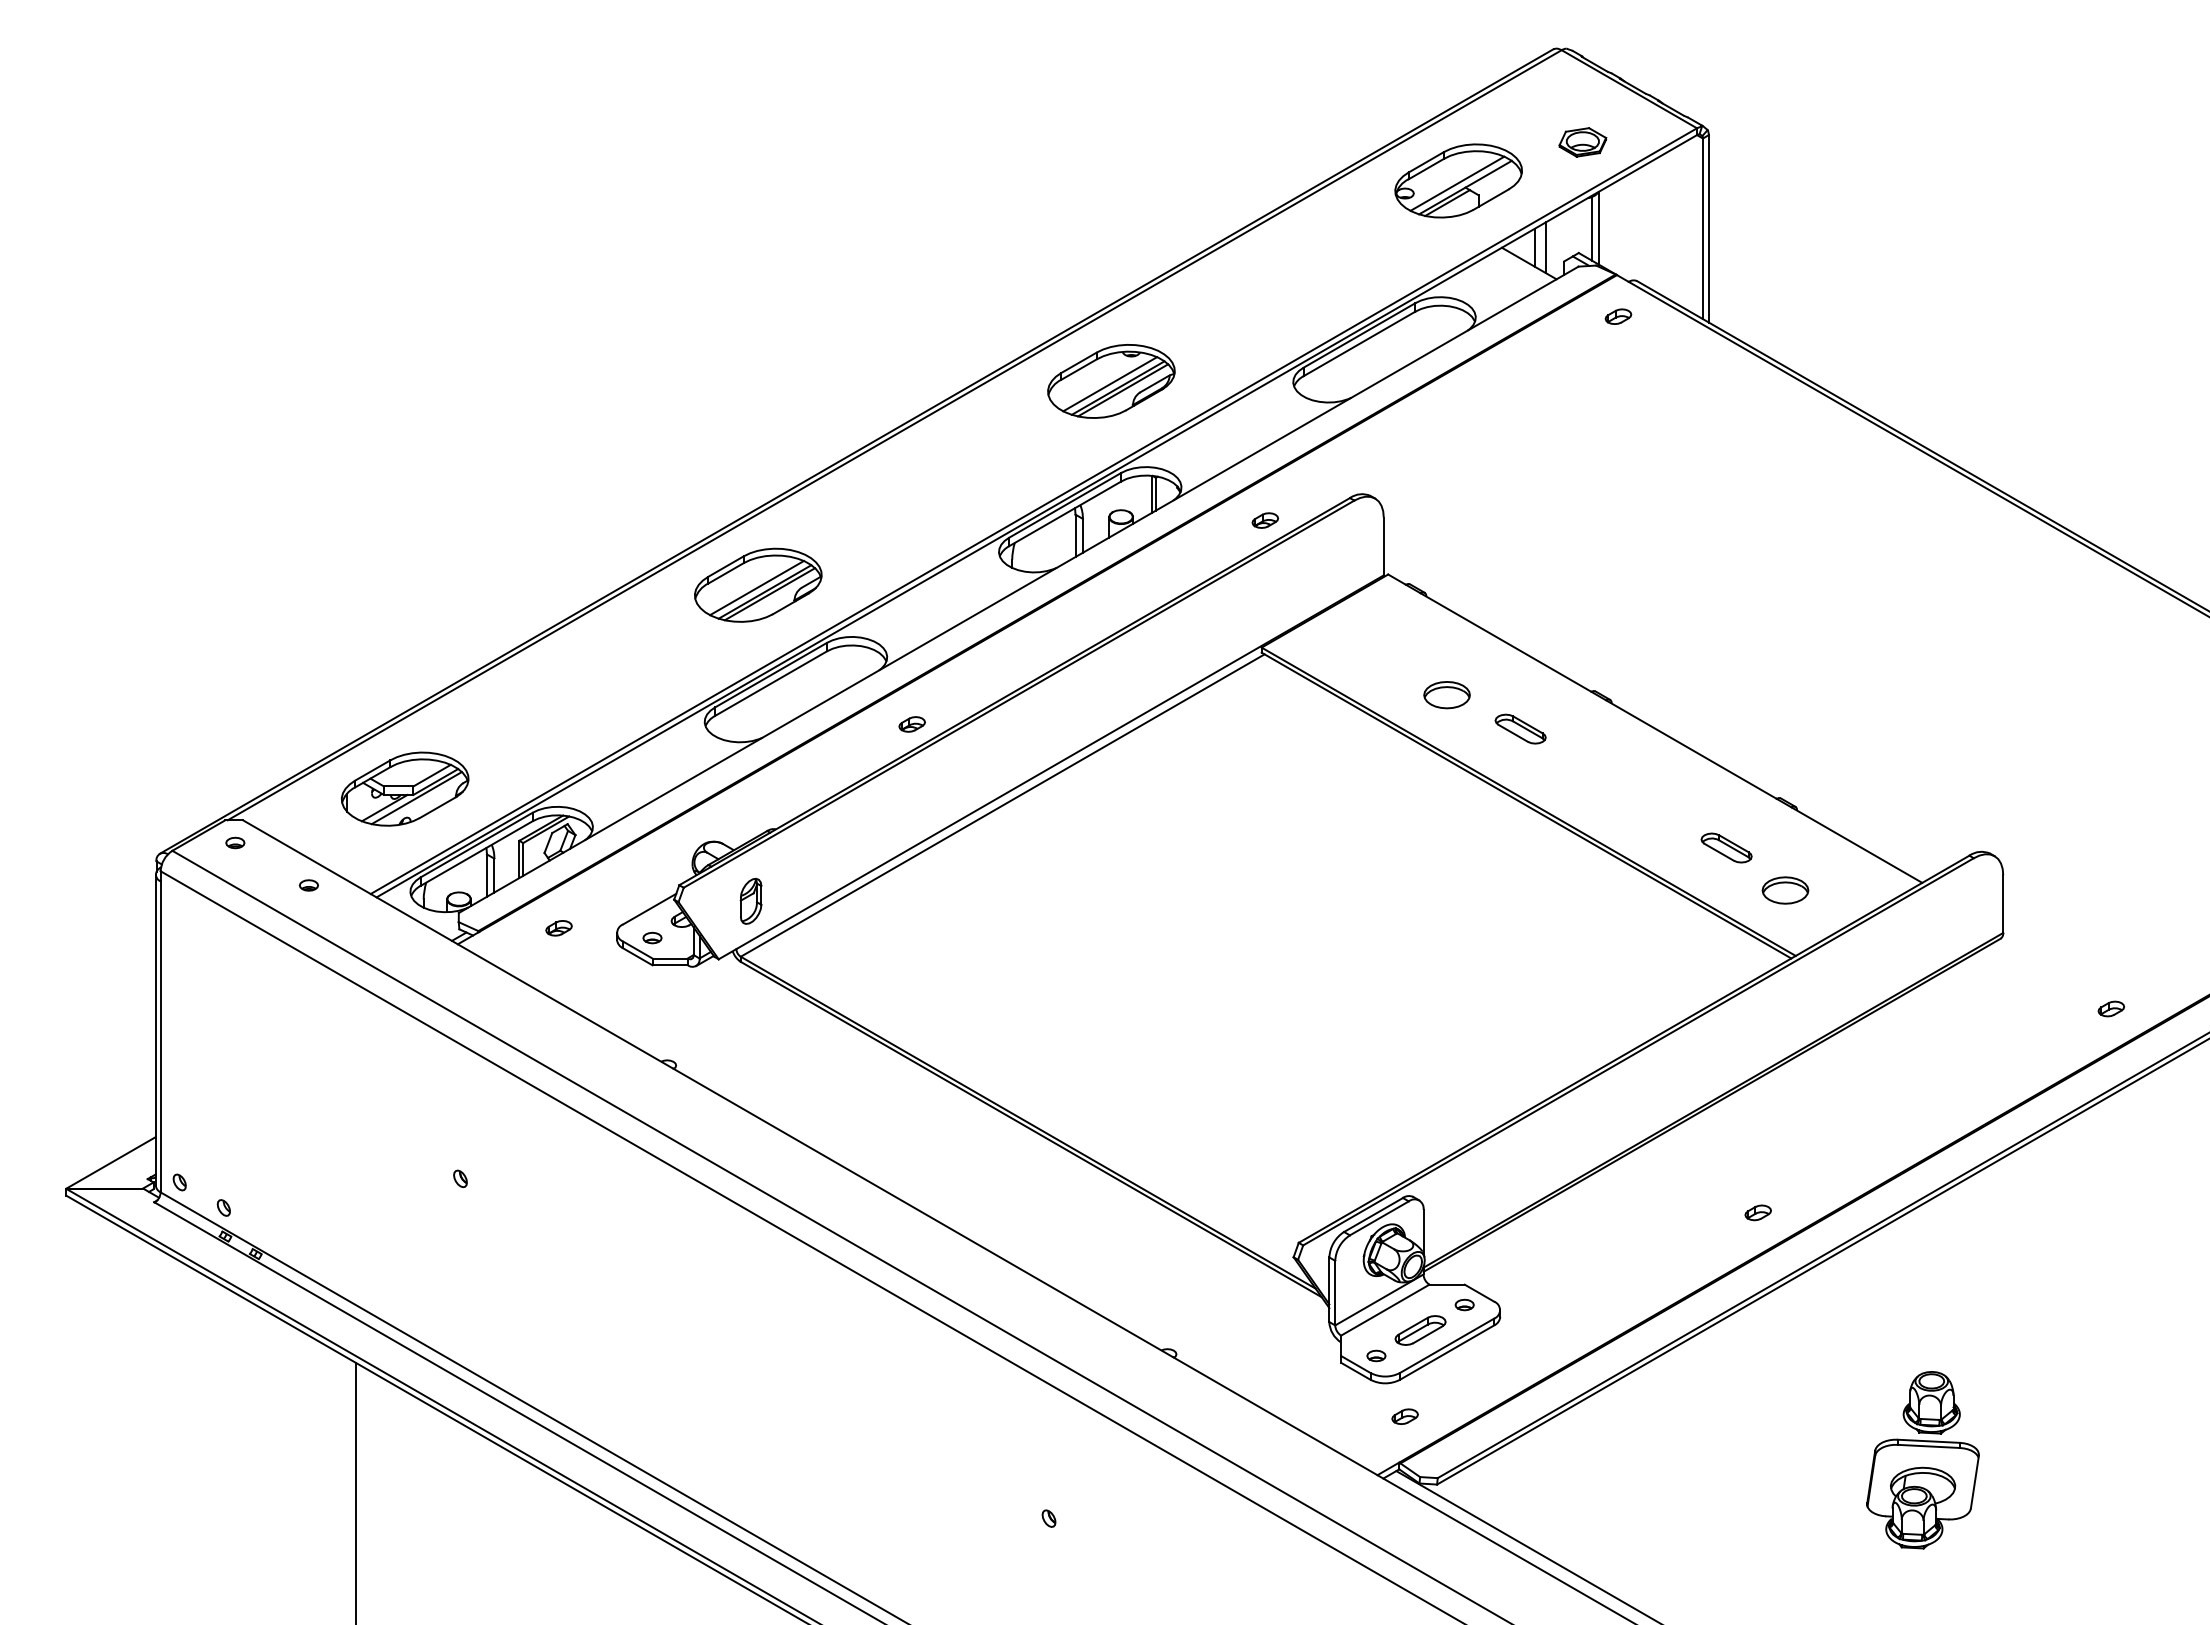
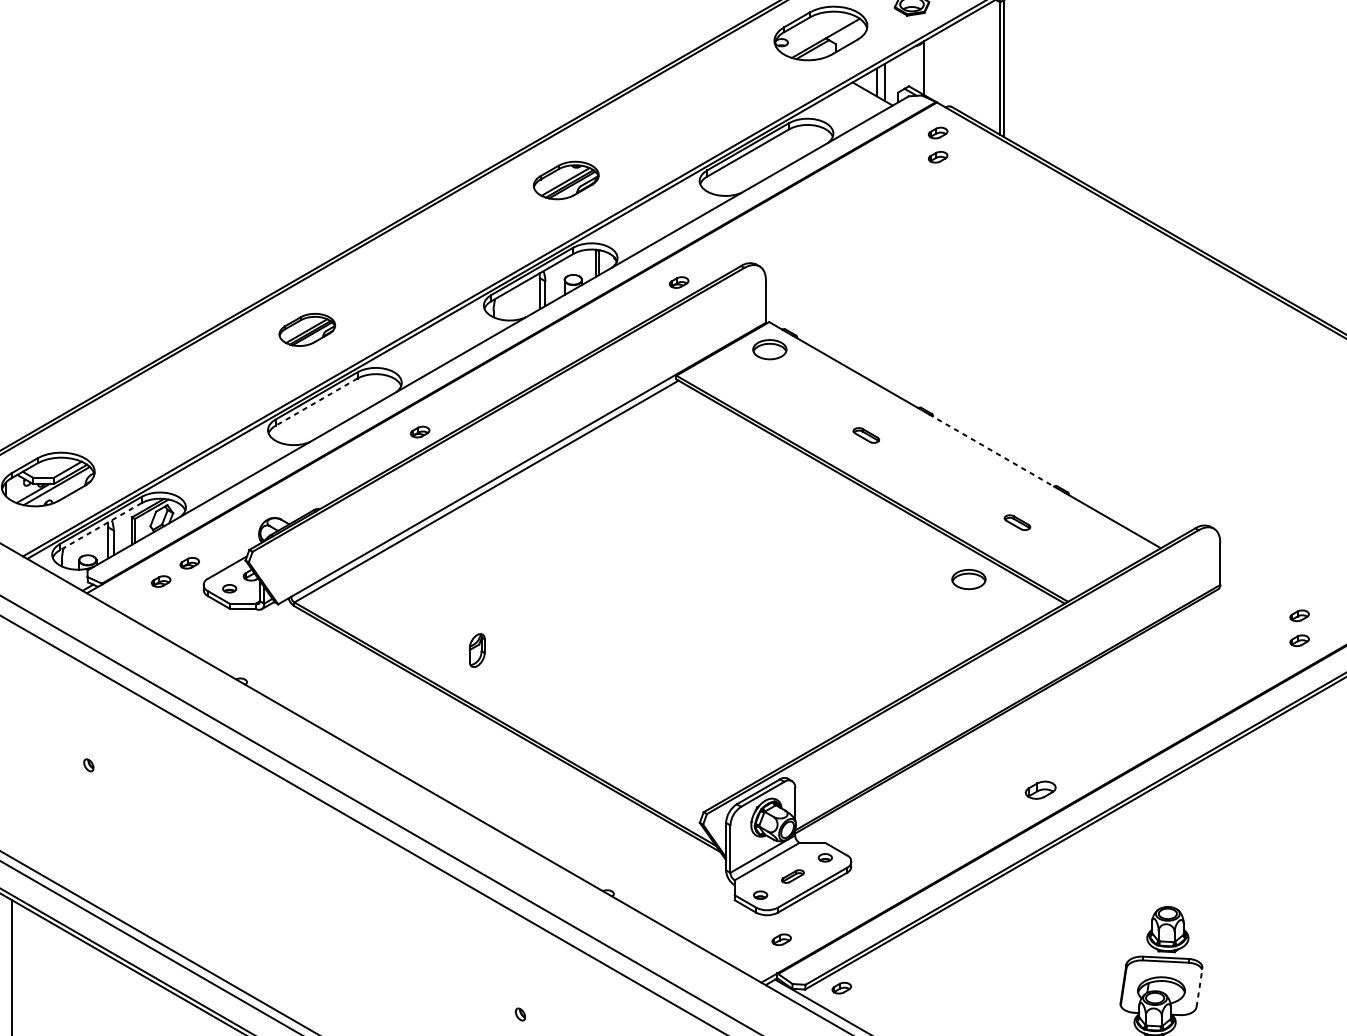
line: (1457, 183) -> (820, 35), removed
line: (1591, 228) -> (918, 68), removed
part: (1618, 349) -> (938, 157), added
part: (1111, 381) -> (566, 180), size x0.7
part: (758, 584) -> (307, 329), size x0.6
line: (770, 683) -> (316, 402), solid -> dashed
part: (1446, 695) -> (769, 349), moved
part: (1520, 728) -> (866, 435), size x0.7
line: (1691, 749) -> (991, 450), solid -> dashed
part: (1726, 847) -> (1017, 522), size x0.7
line: (476, 853) -> (100, 526), solid -> dashed
part: (1785, 890) -> (968, 579), moved
part: (750, 901) -> (476, 650), moved
part: (597, 903) -> (189, 563), added
part: (2111, 974) -> (1299, 615), added
part: (1757, 1212) -> (1040, 790), size x1.6
part: (1420, 1330) -> (792, 876), size x0.6
part: (1486, 1482) -> (841, 988), added
line: (1974, 1482) -> (1199, 988), solid -> dashed

